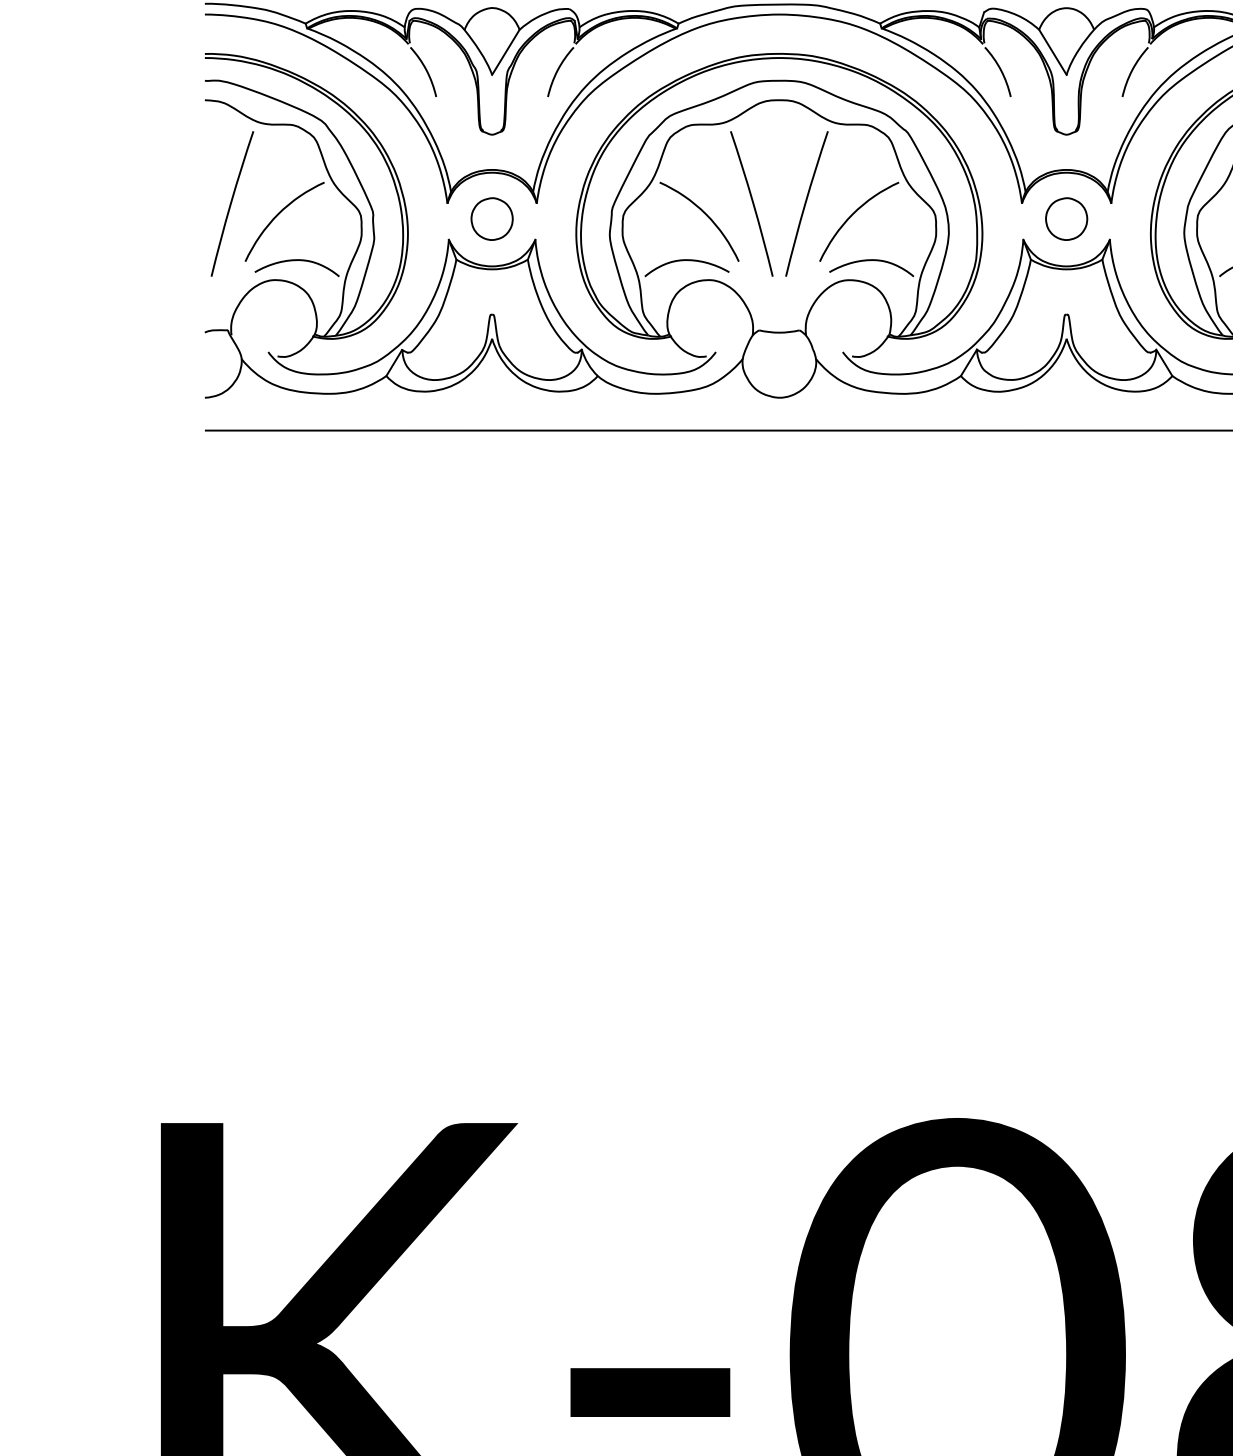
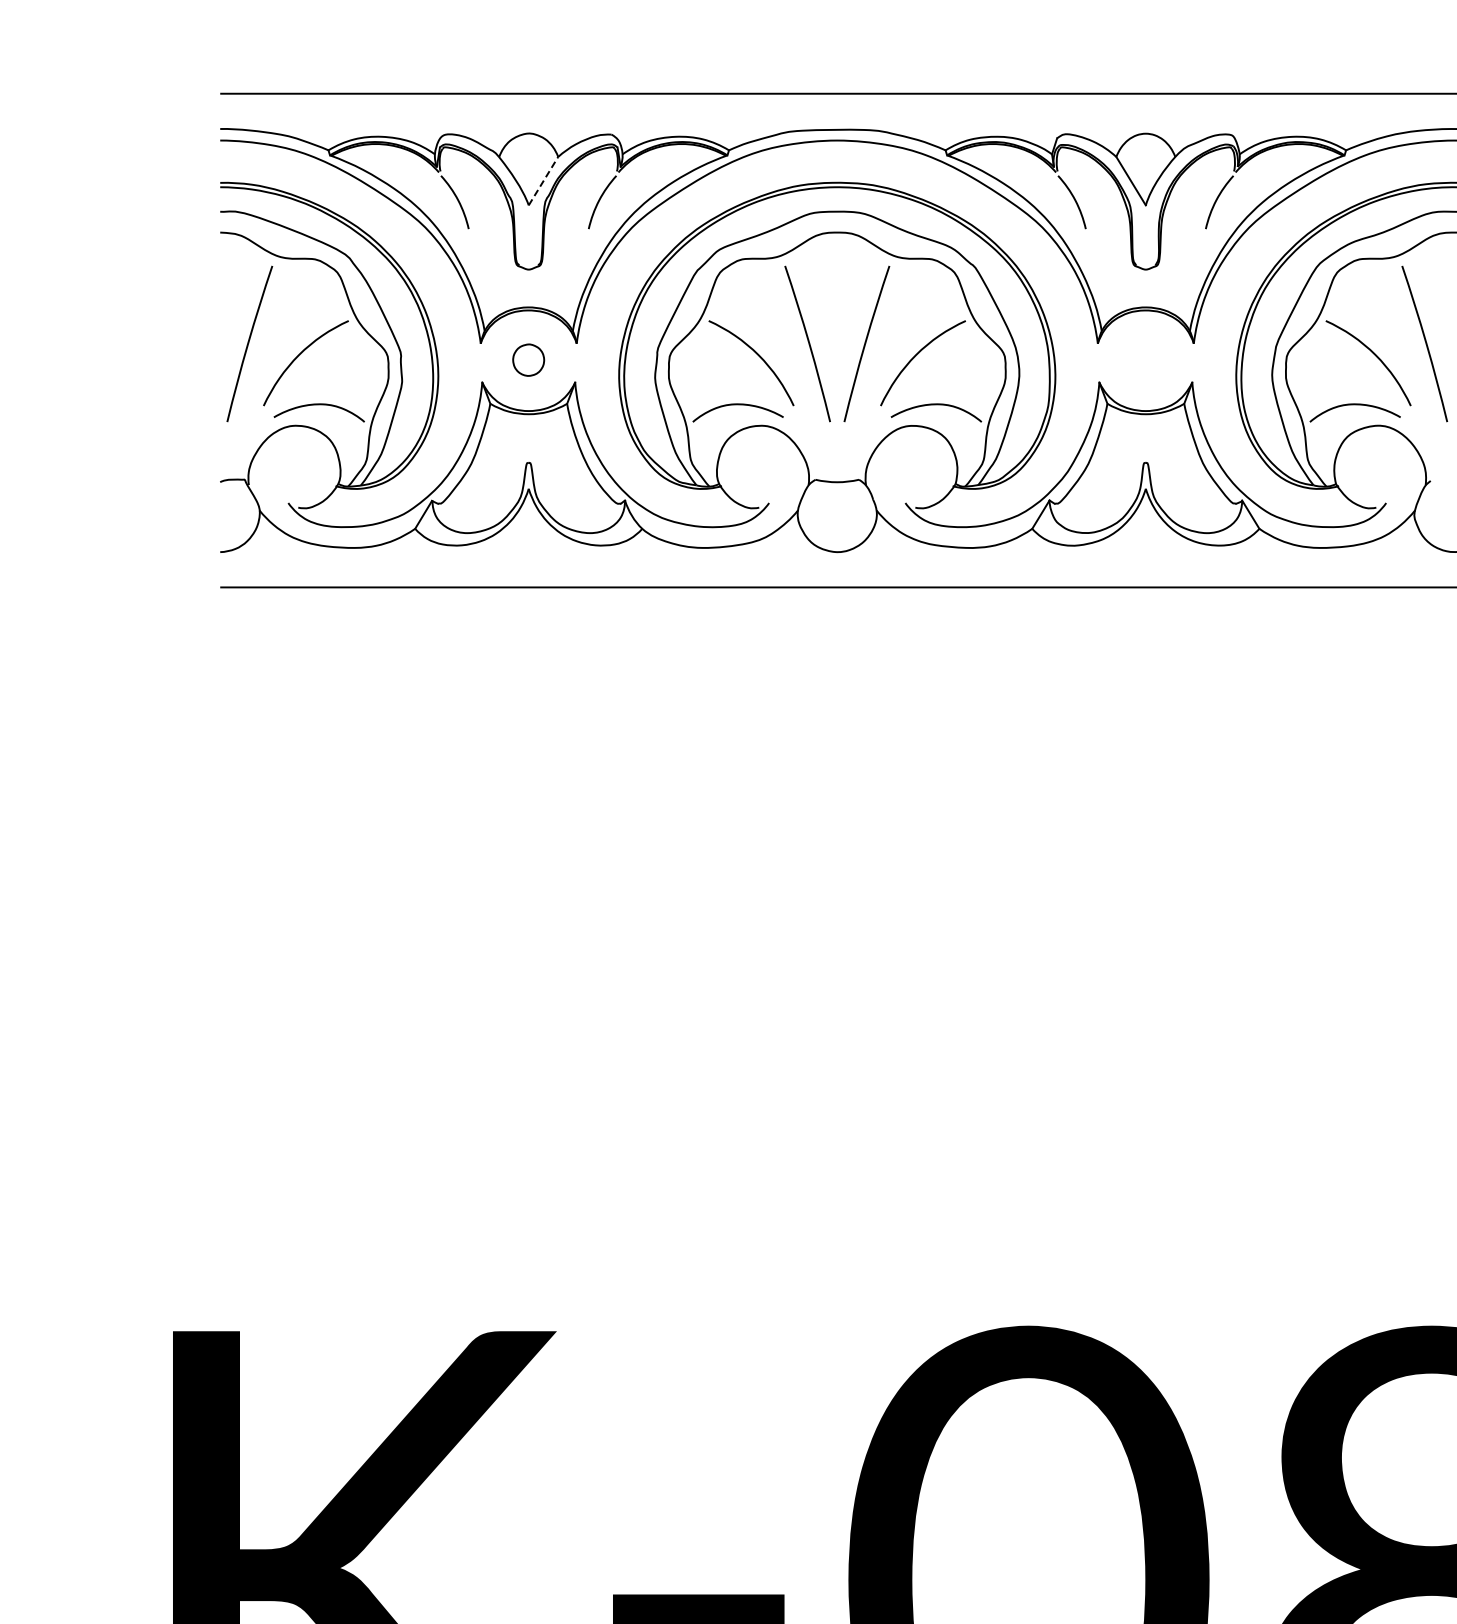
line: (505, 51) -> (543, 180), solid -> dashed
part: (491, 218) -> (528, 359), size x0.7
part: (1066, 218) -> (1145, 359), removed

